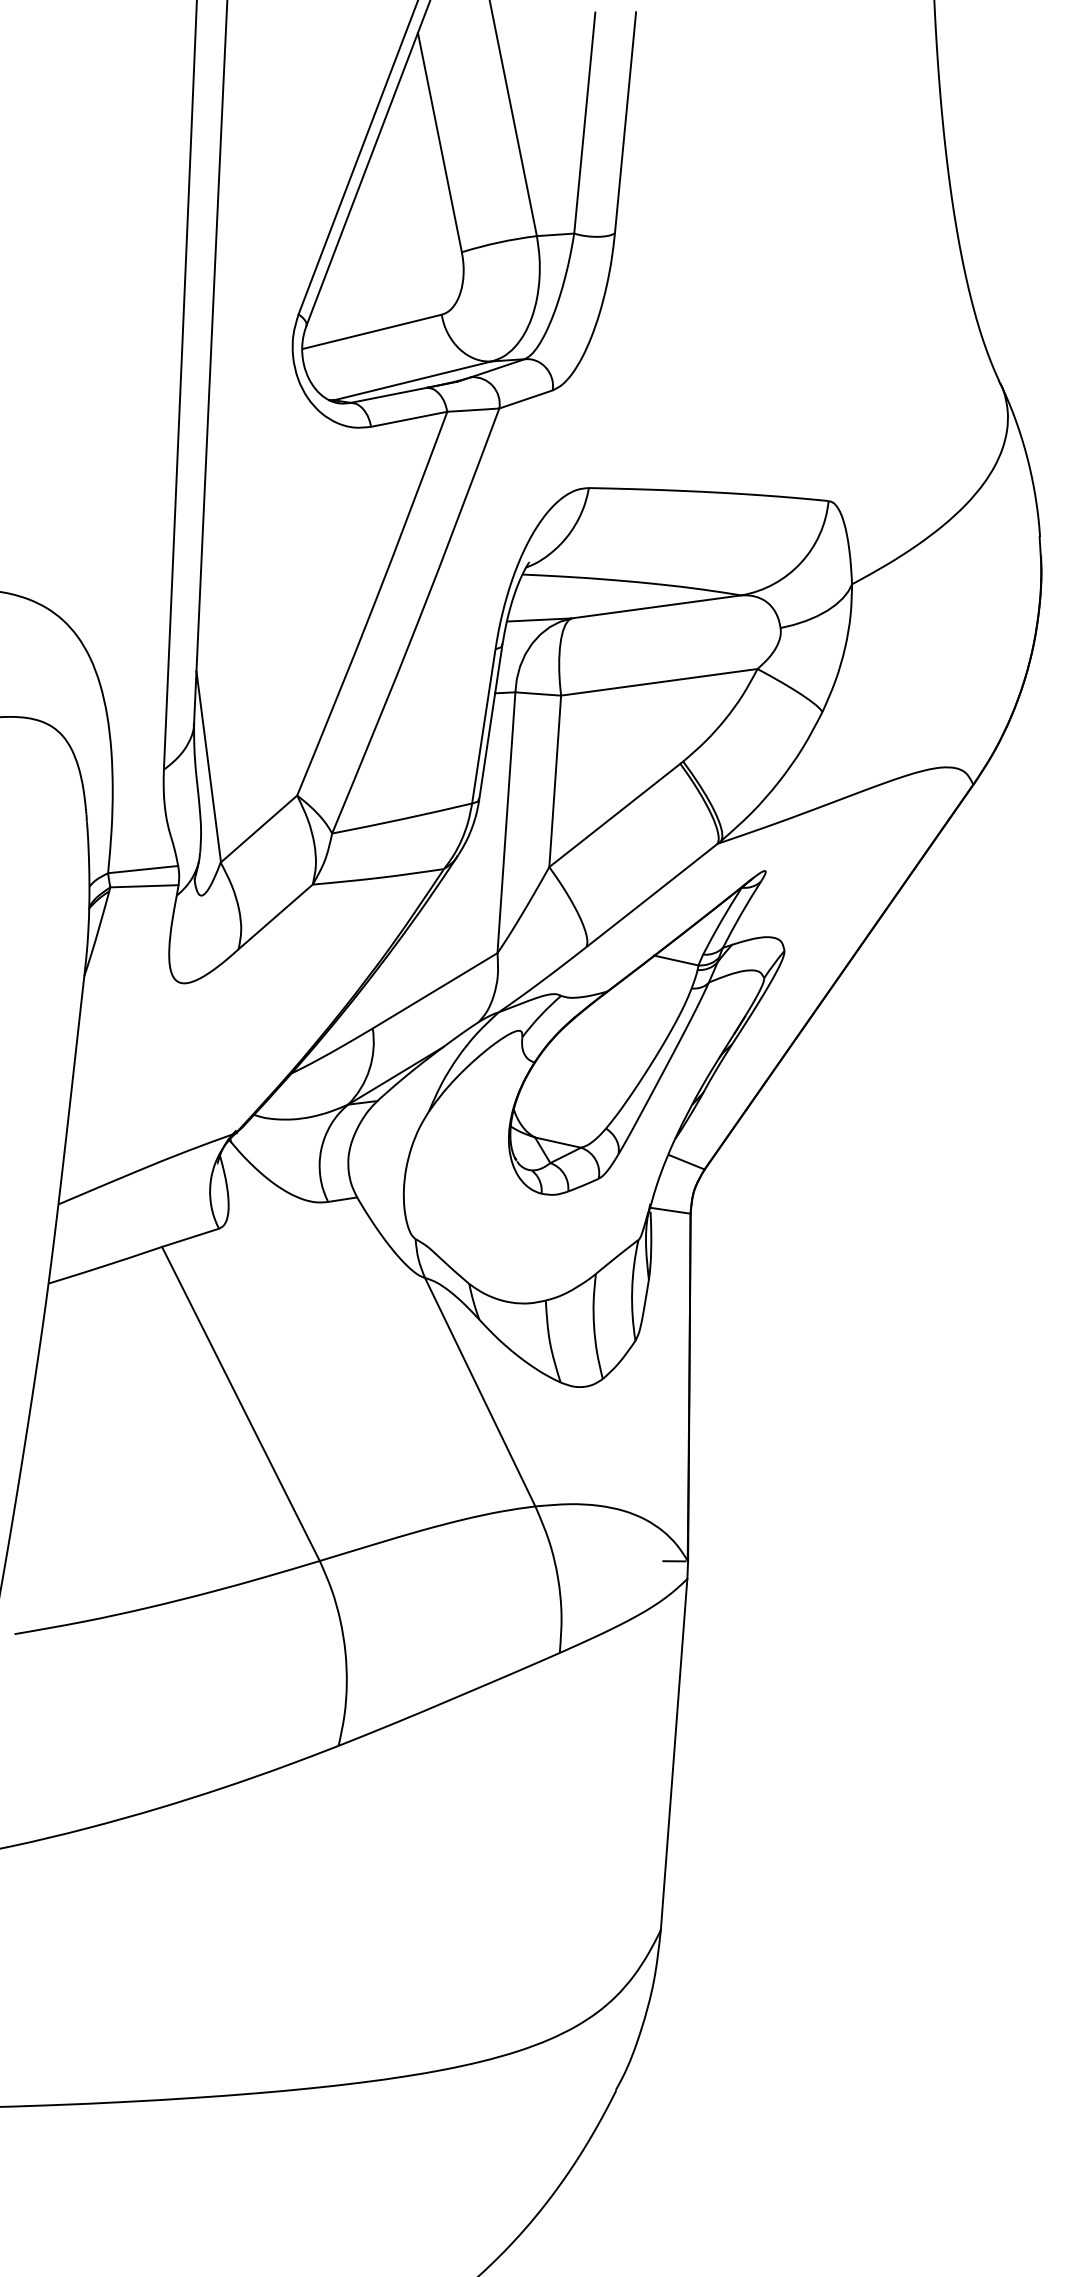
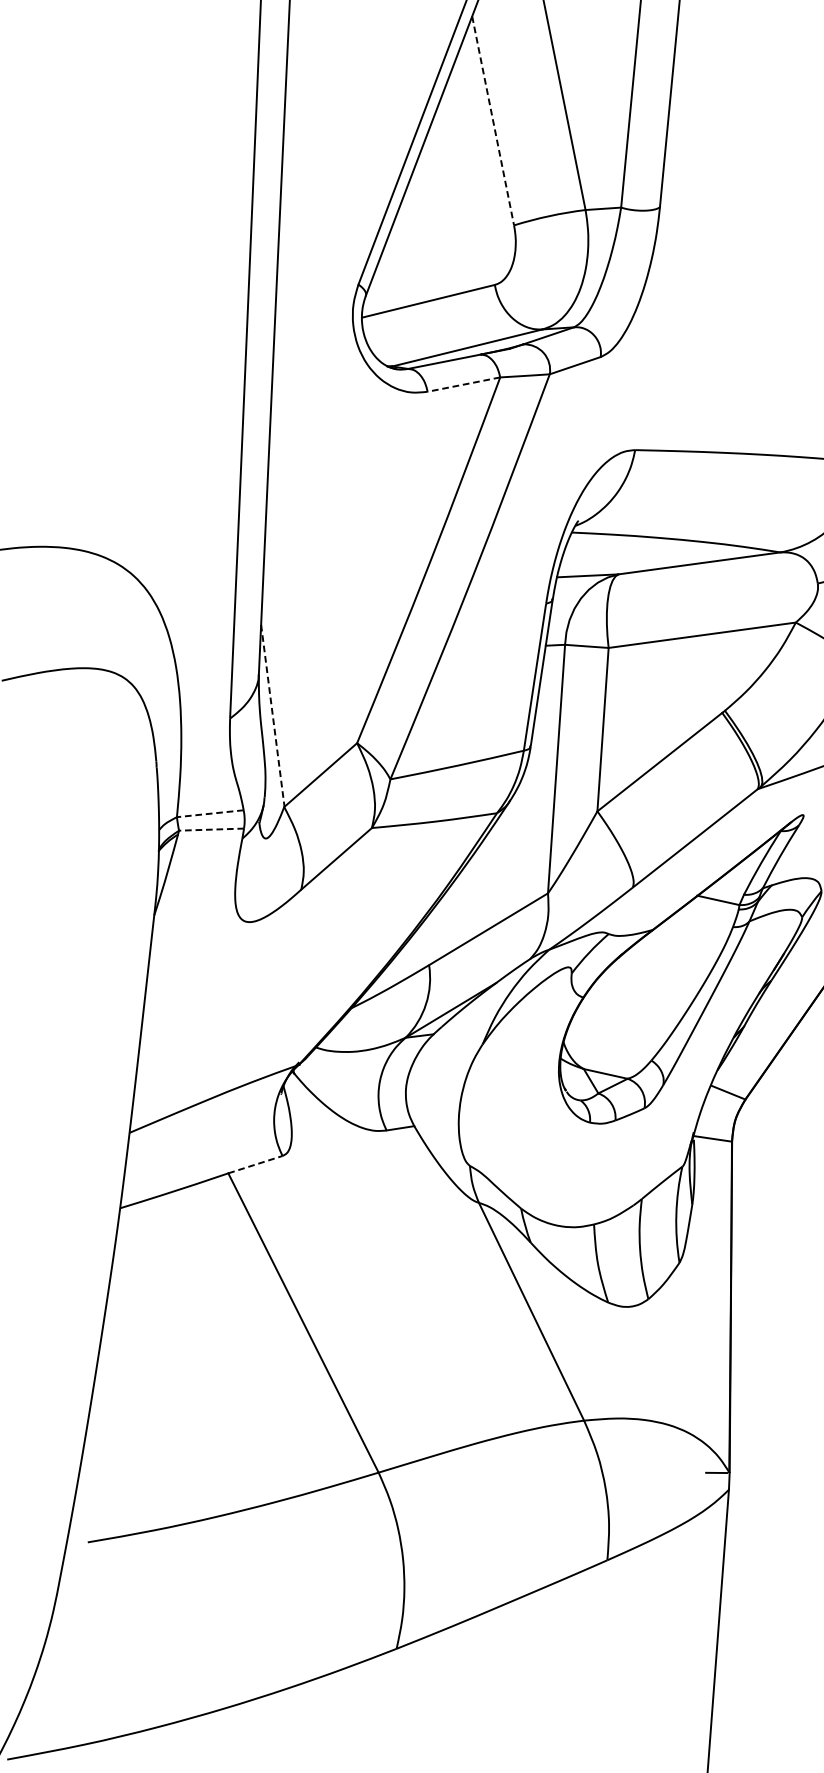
line: (439, 142) -> (492, 120), solid -> dashed
line: (409, 419) -> (464, 384), solid -> dashed
line: (208, 767) -> (272, 716), solid -> dashed
line: (142, 869) -> (209, 813), solid -> dashed
line: (143, 886) -> (210, 829), solid -> dashed
line: (190, 1237) -> (255, 1164), solid -> dashed

